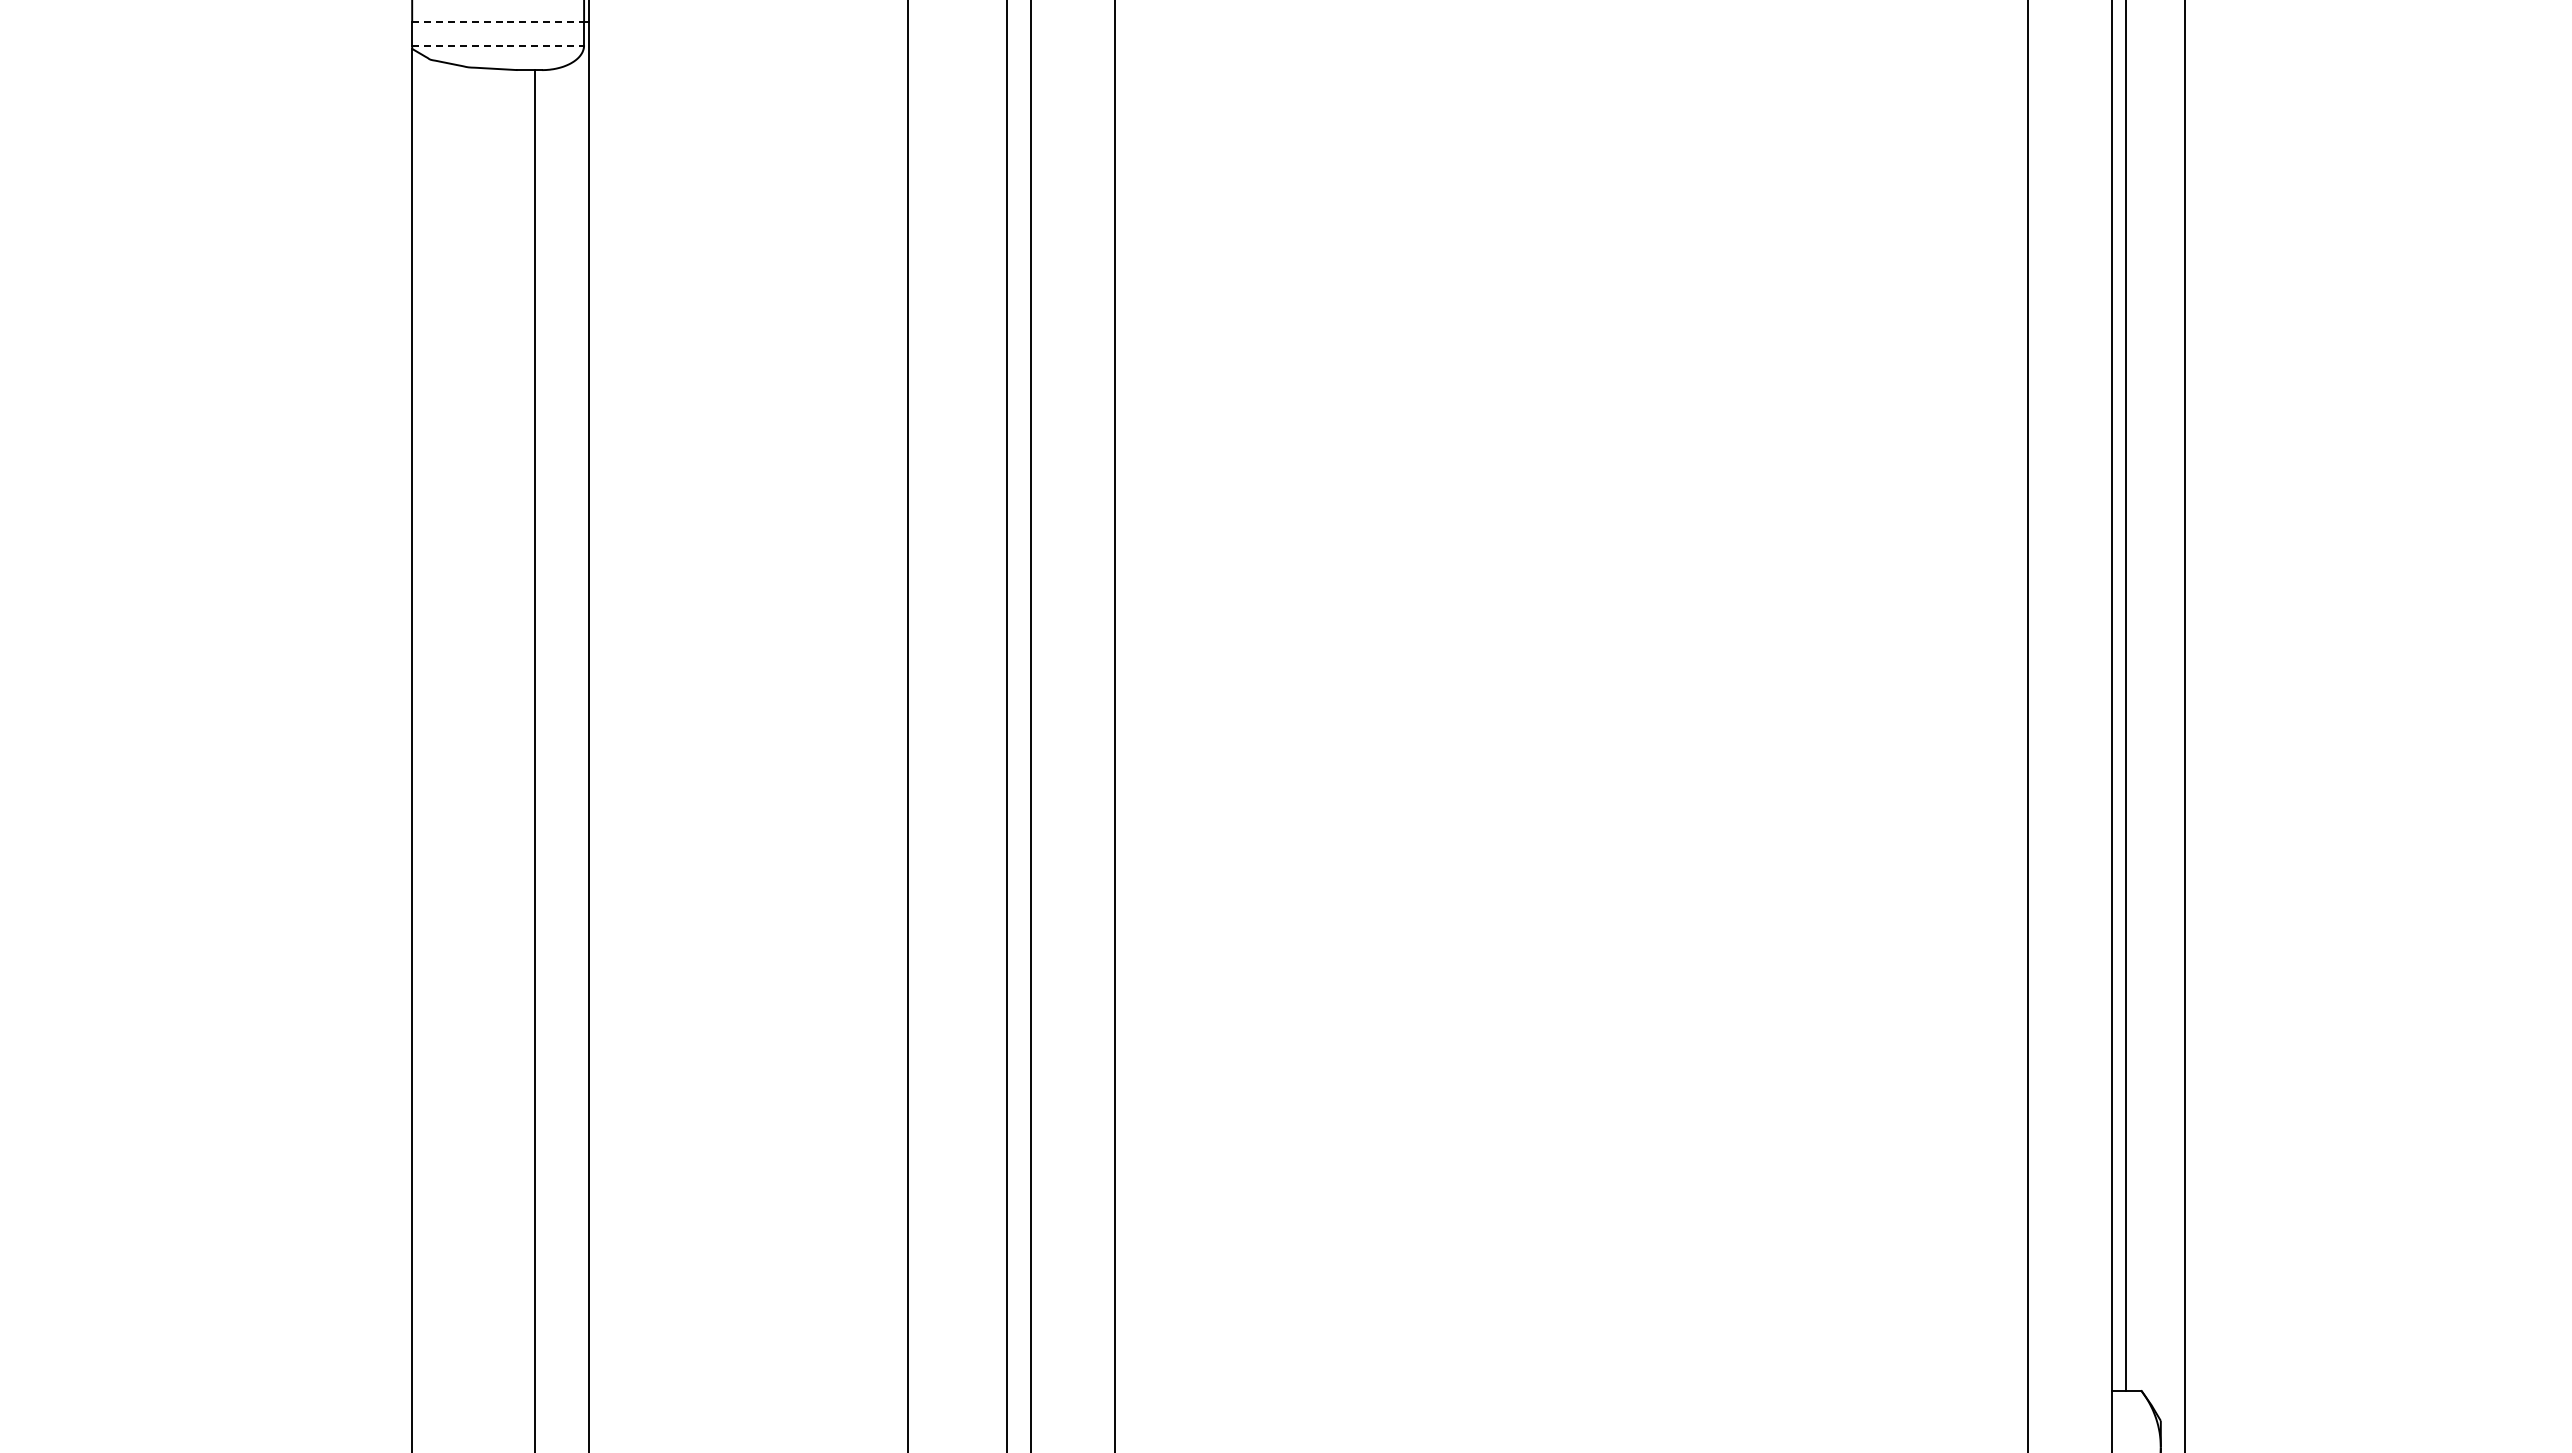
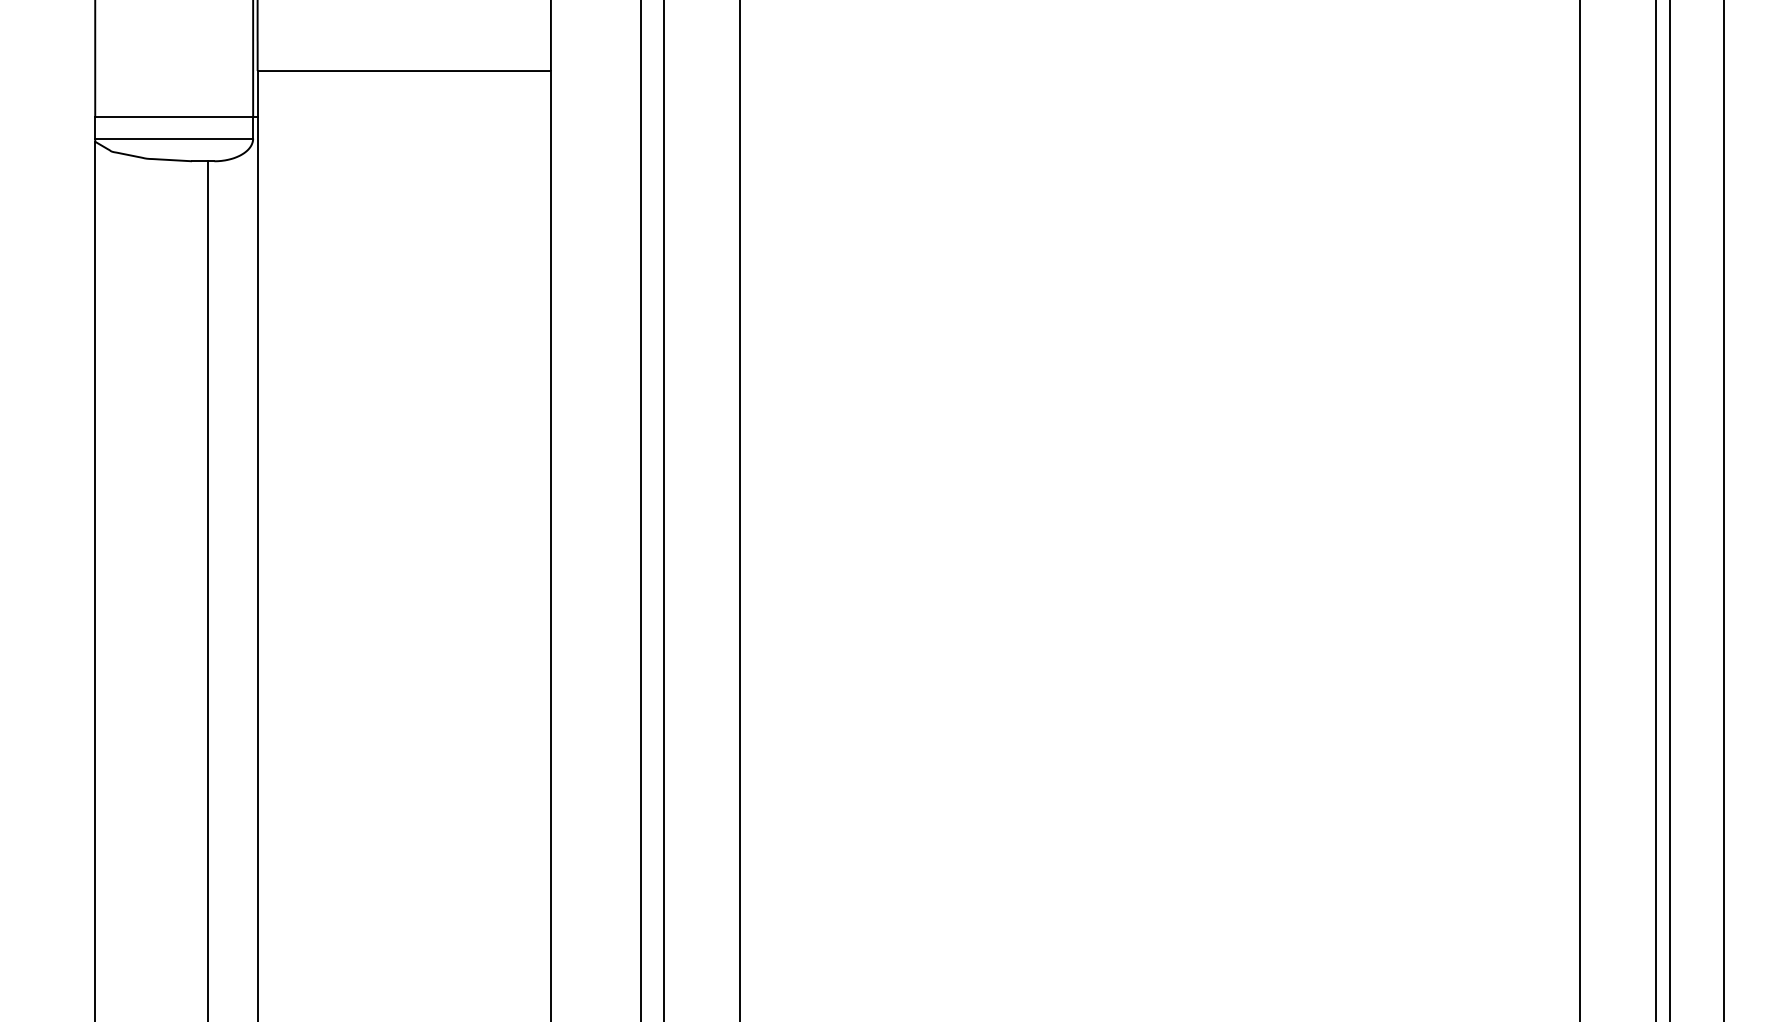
line: (498, 22) -> (174, 117), dashed -> solid
line: (498, 45) -> (174, 138), dashed -> solid

